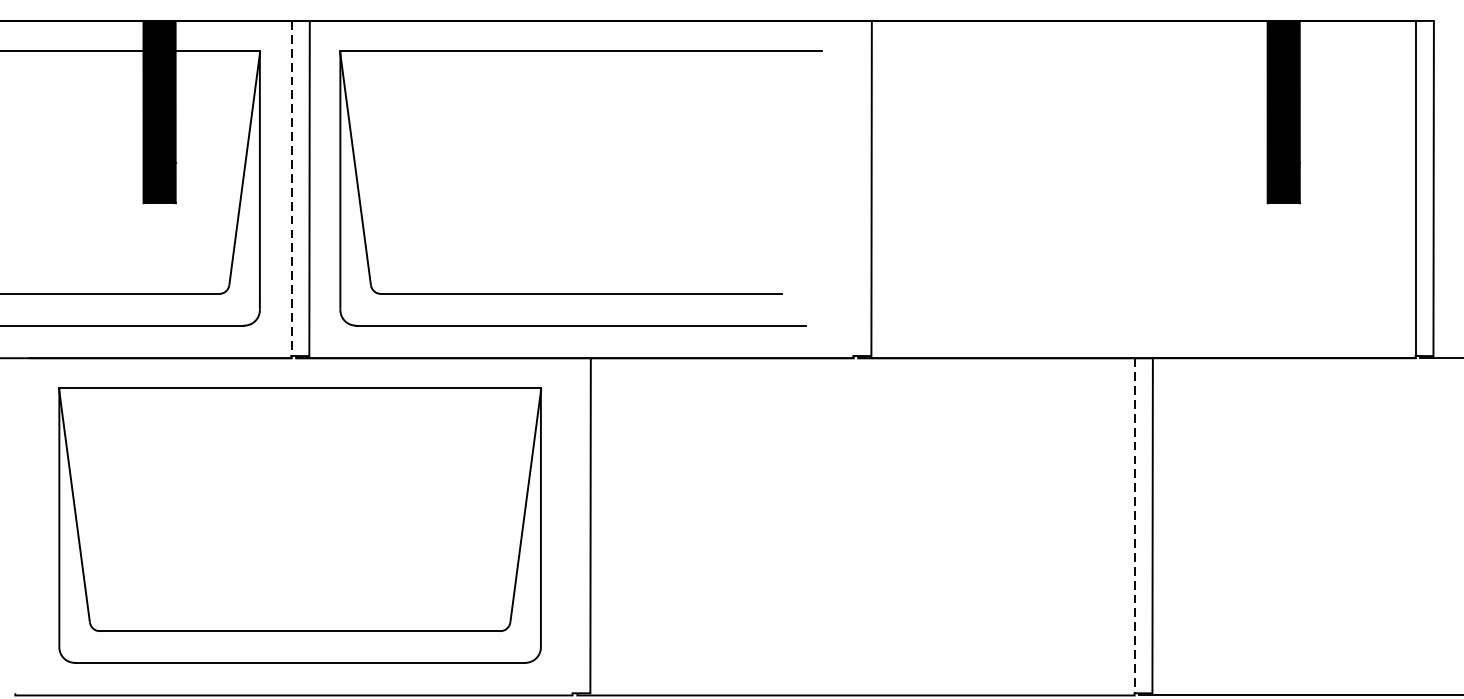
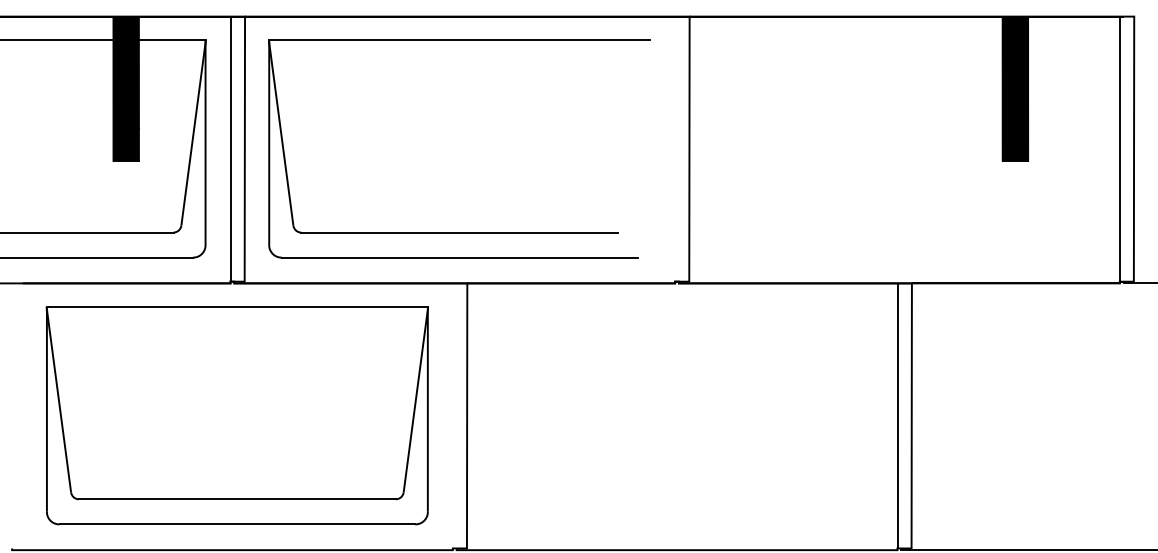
line: (291, 188) -> (230, 149), dashed -> solid
line: (1134, 525) -> (897, 415), dashed -> solid

